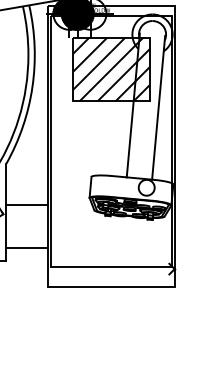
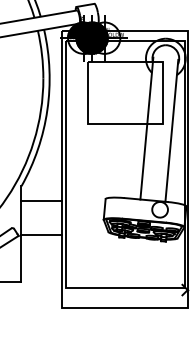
hatch: (111, 69) -> (125, 93), removed
line: (26, 205) -> (41, 200), moved
line: (26, 247) -> (41, 234), moved

